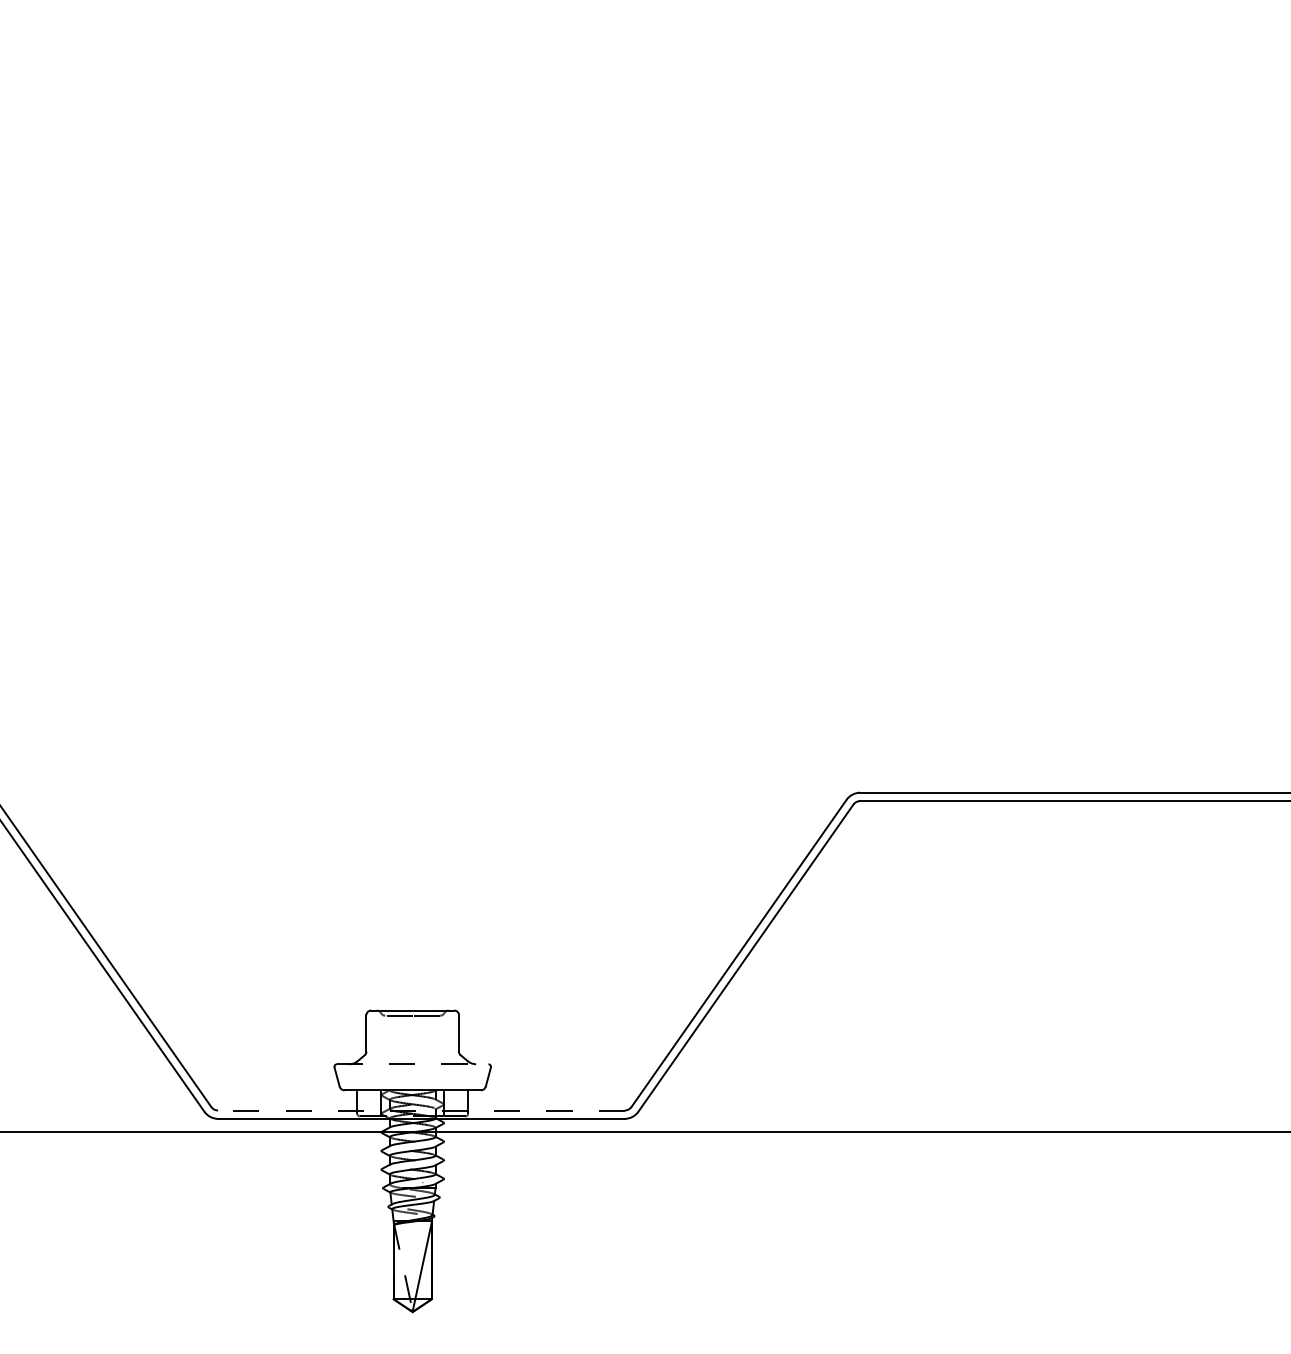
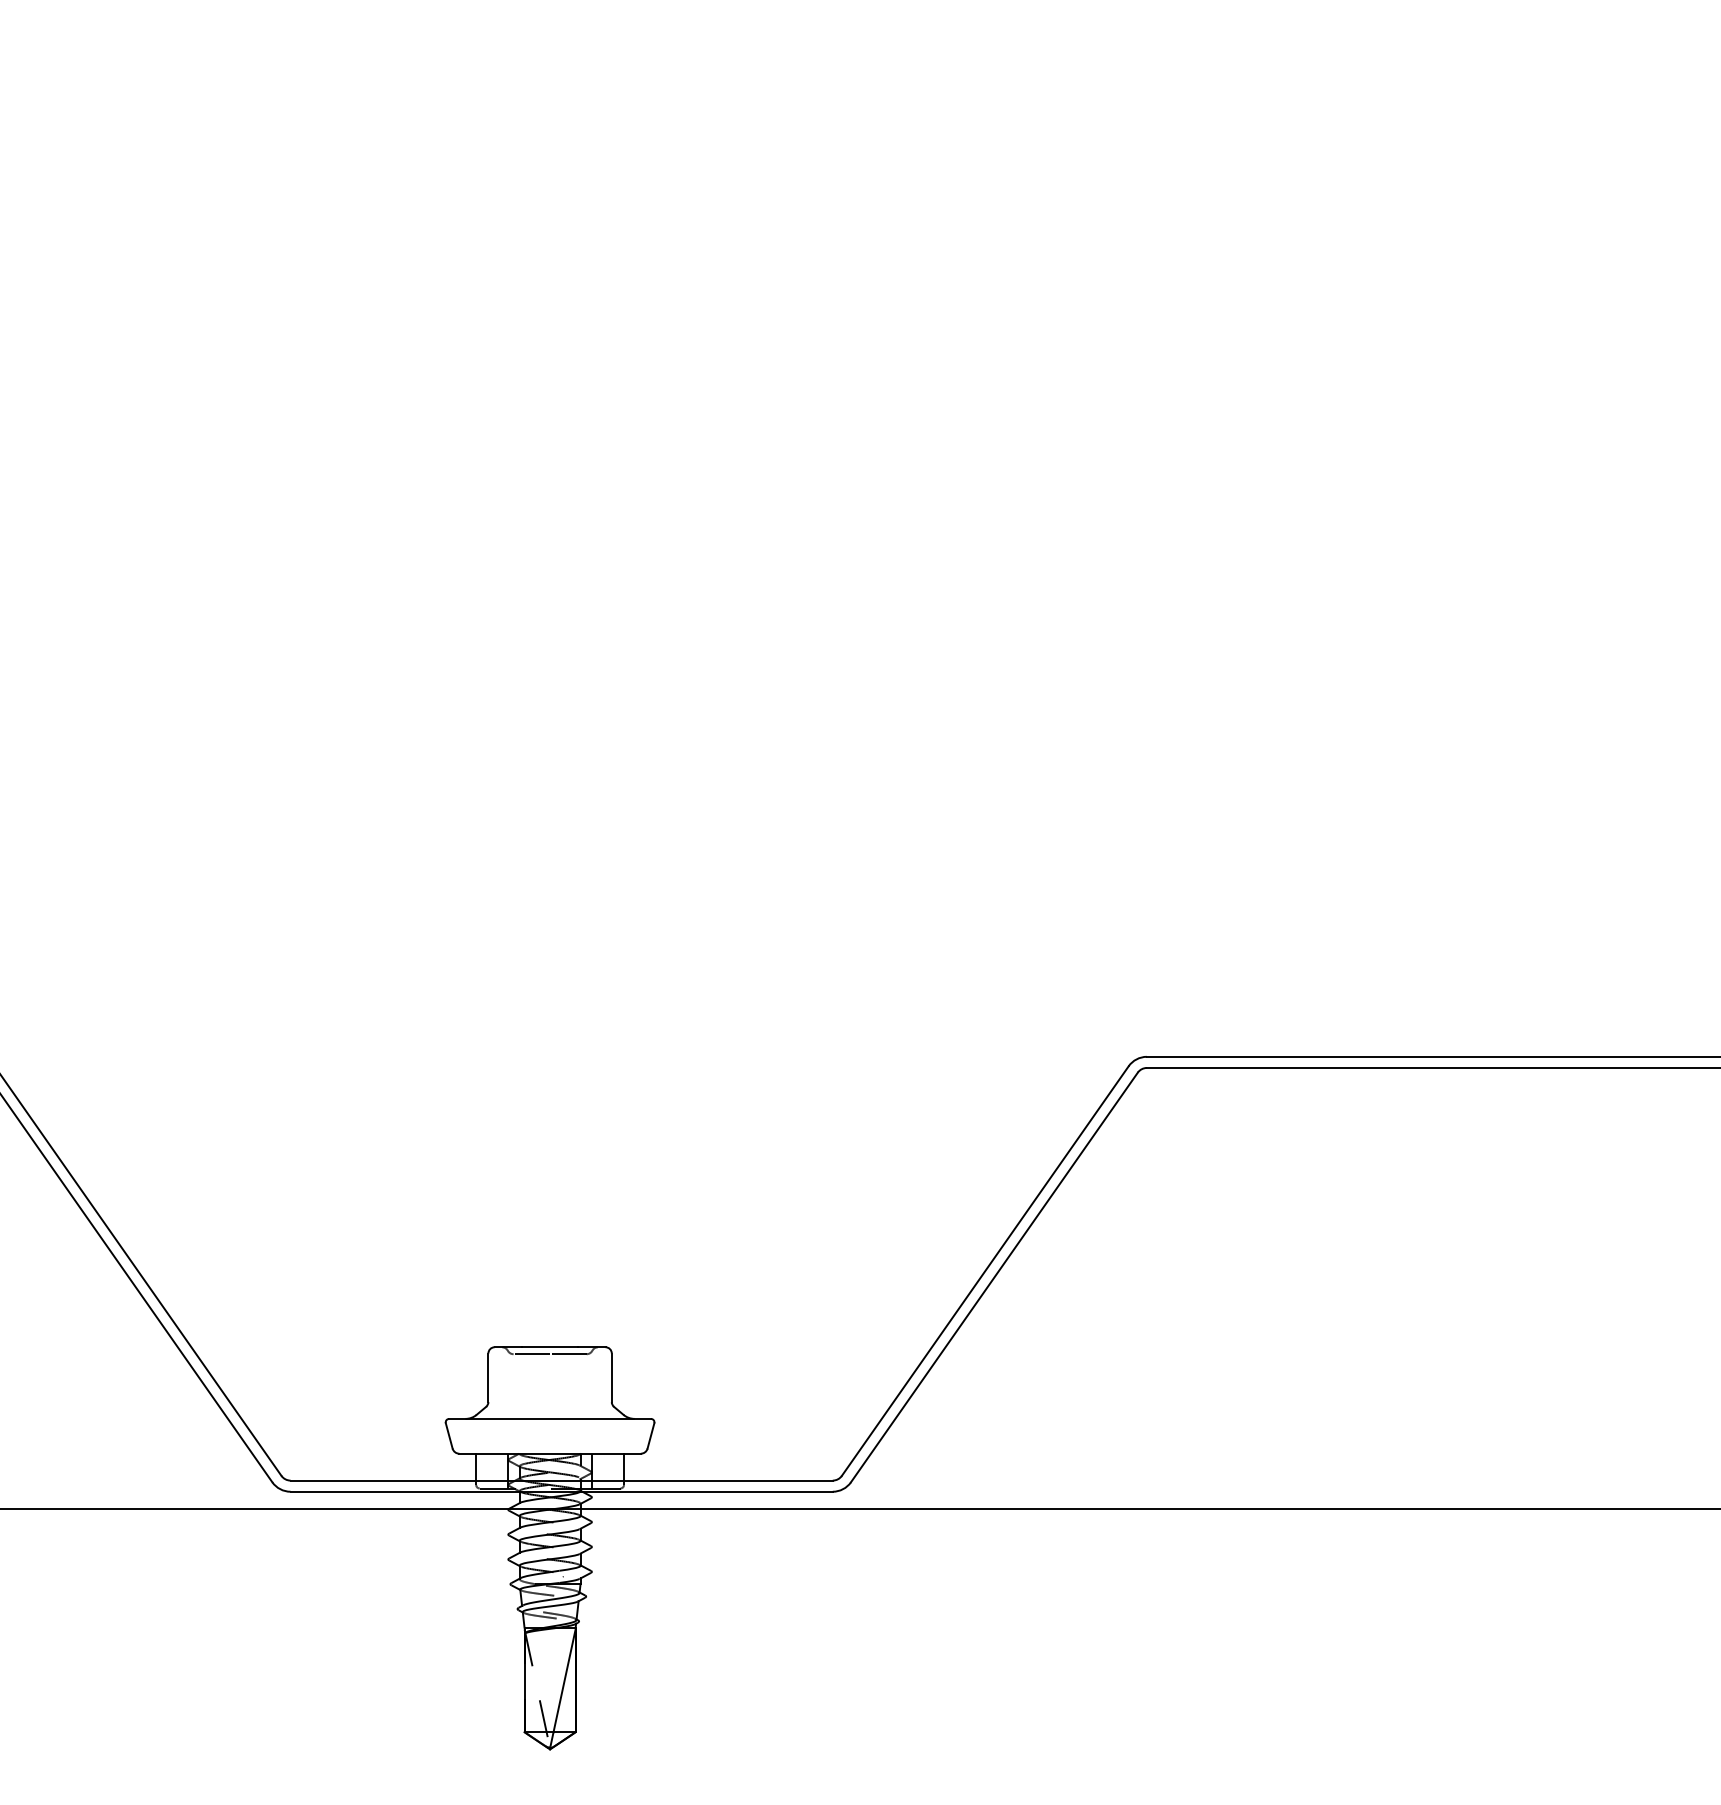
line: (413, 1063) -> (550, 1418), dashed -> solid
line: (421, 1110) -> (561, 1480), dashed -> solid

